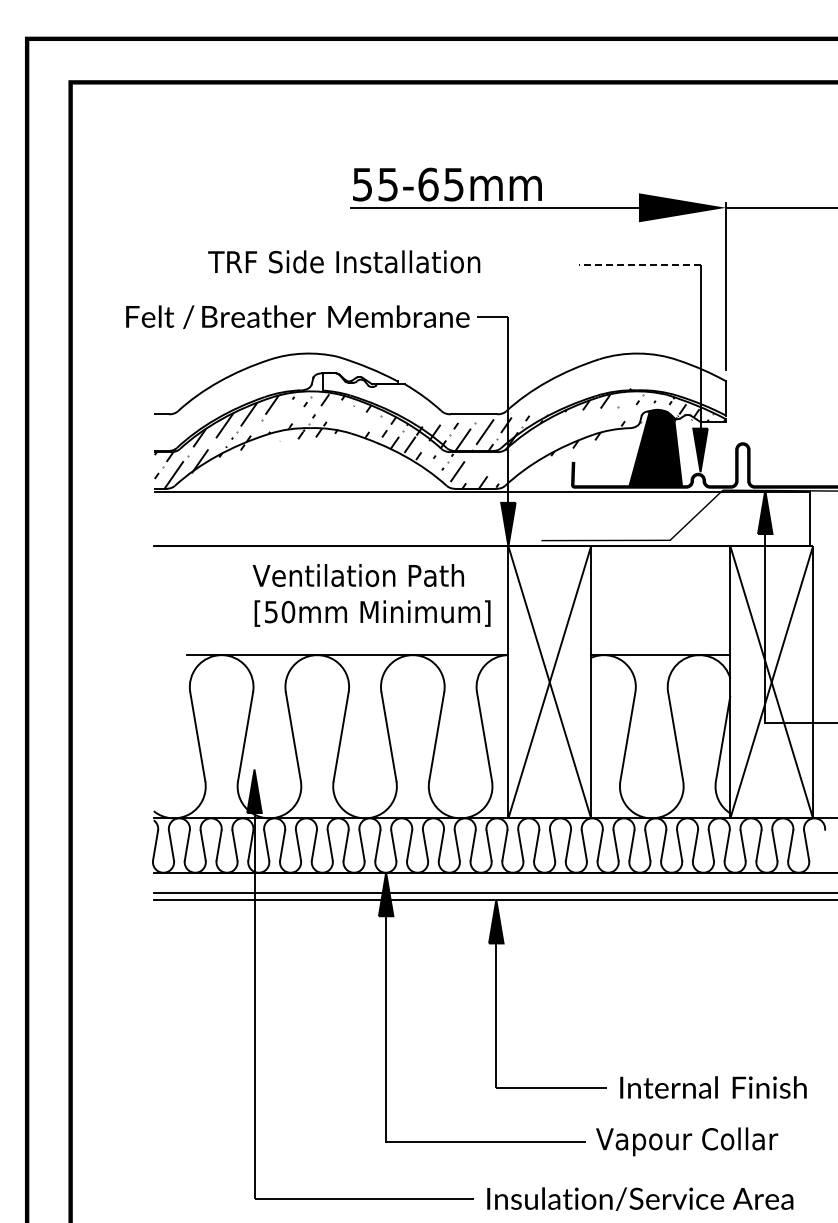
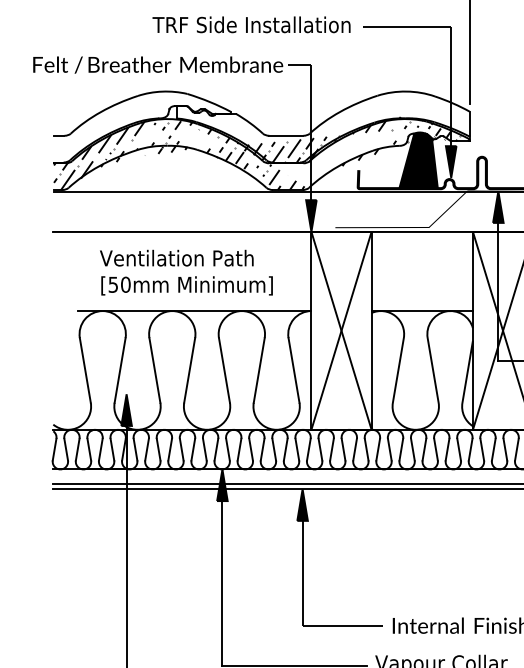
text: (344, 261) -> (251, 24), moved
line: (639, 265) -> (406, 27), dashed -> solid
text: (371, 595) -> (186, 272), moved

